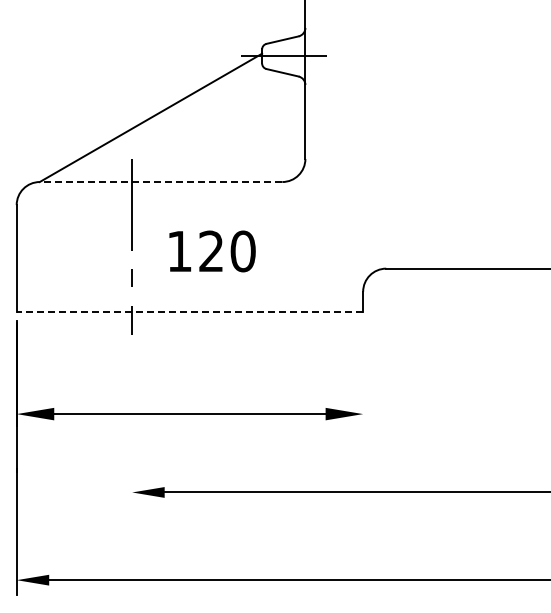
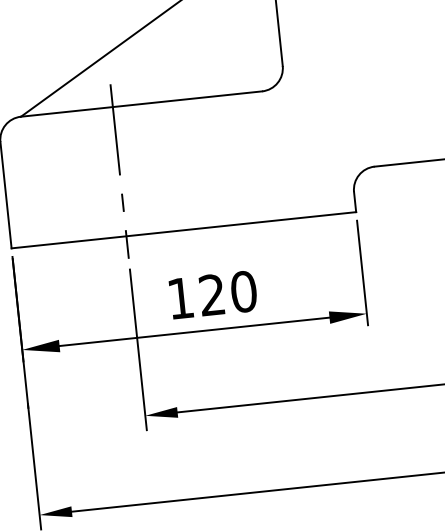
line: (160, 182) -> (141, 104), dashed -> solid
text: (212, 251) -> (213, 295), moved
line: (189, 311) -> (183, 229), dashed -> solid
line: (363, 372) -> (362, 272), added
line: (132, 425) -> (138, 349), added

